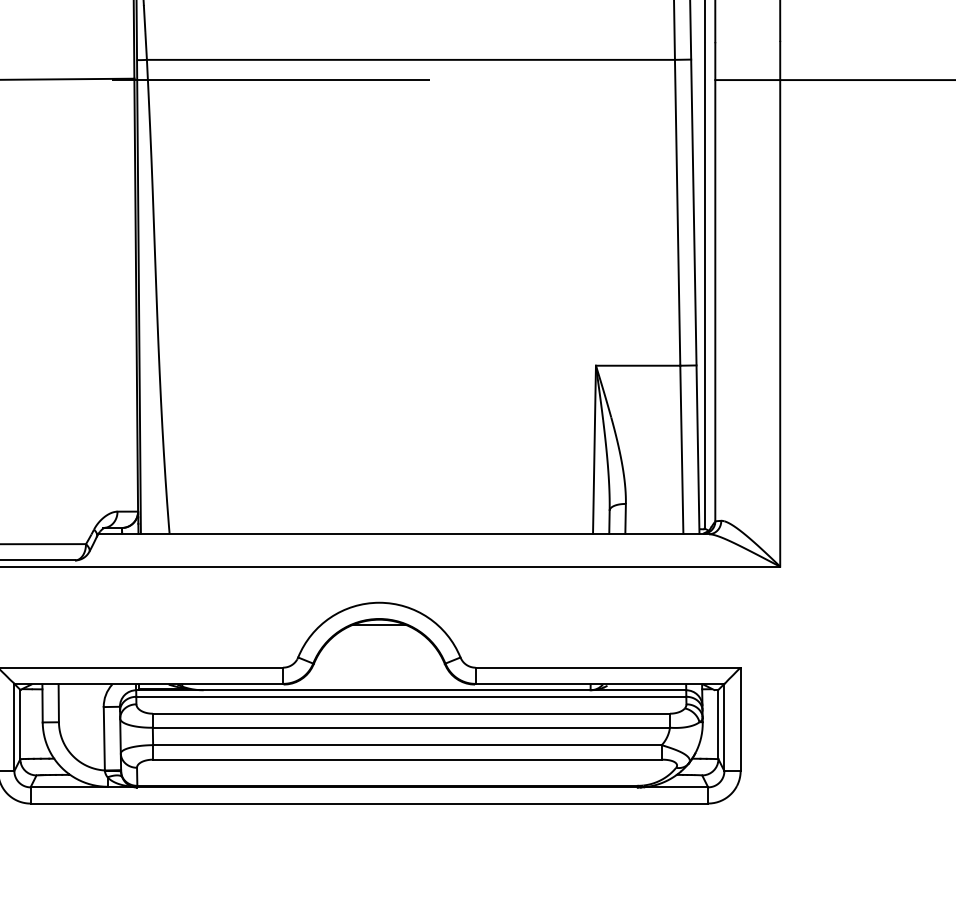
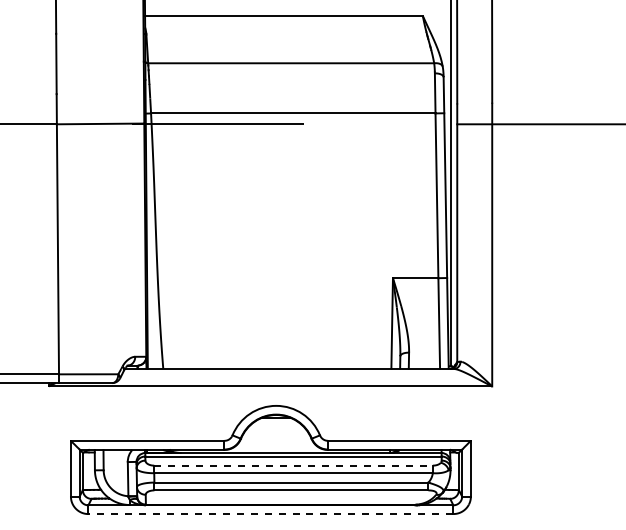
line: (413, 713) -> (294, 465), solid -> dashed
line: (368, 804) -> (270, 514), solid -> dashed

